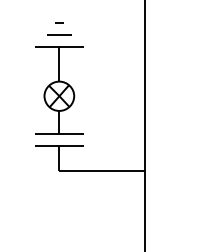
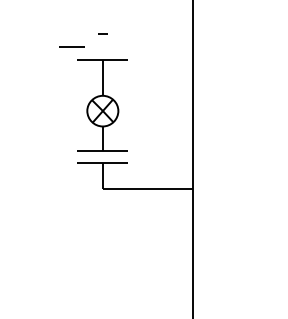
line: (59, 34) -> (71, 46), moved

